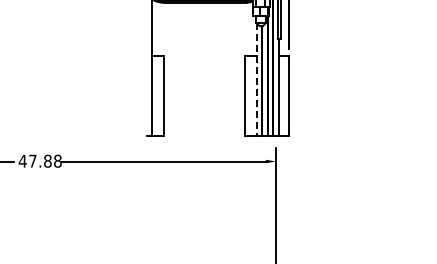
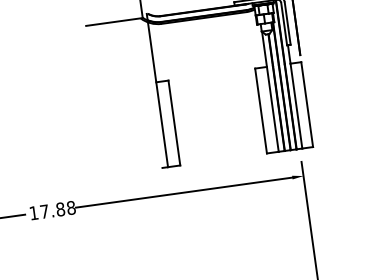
line: (256, 80) -> (270, 92), dashed -> solid
text: (22, 160) -> (33, 212), 47.88 -> 17.88

